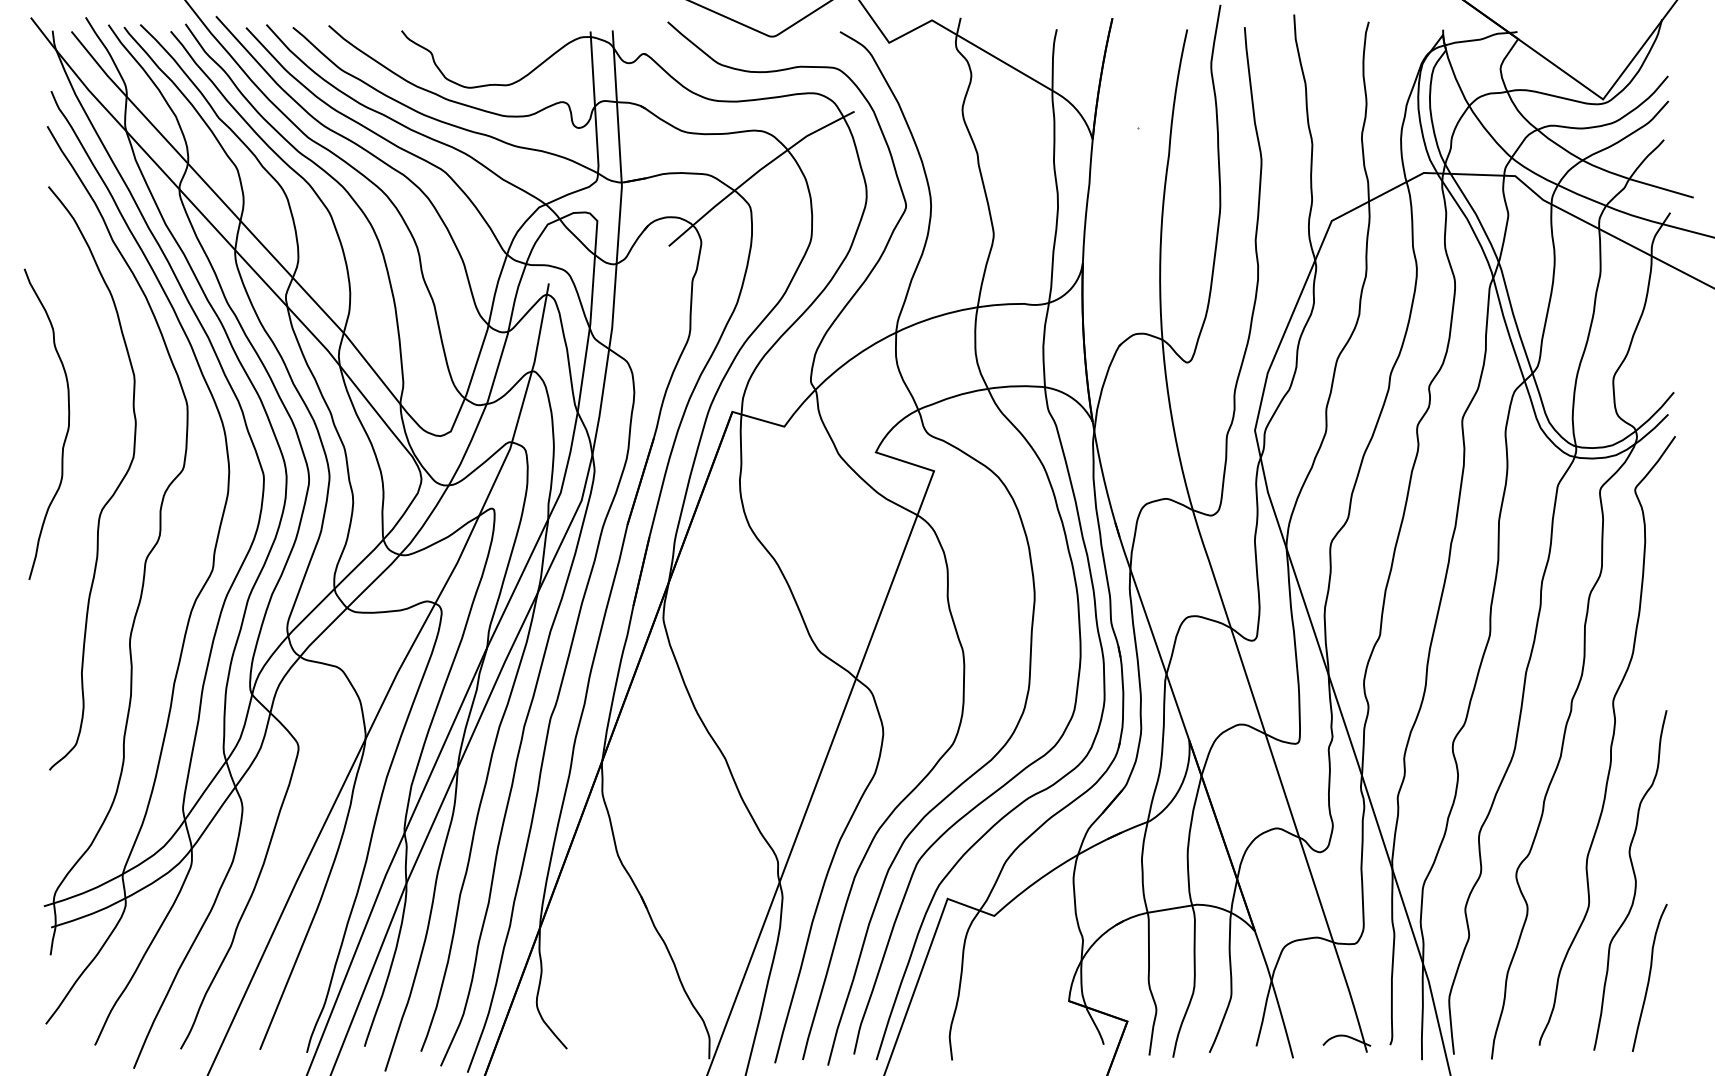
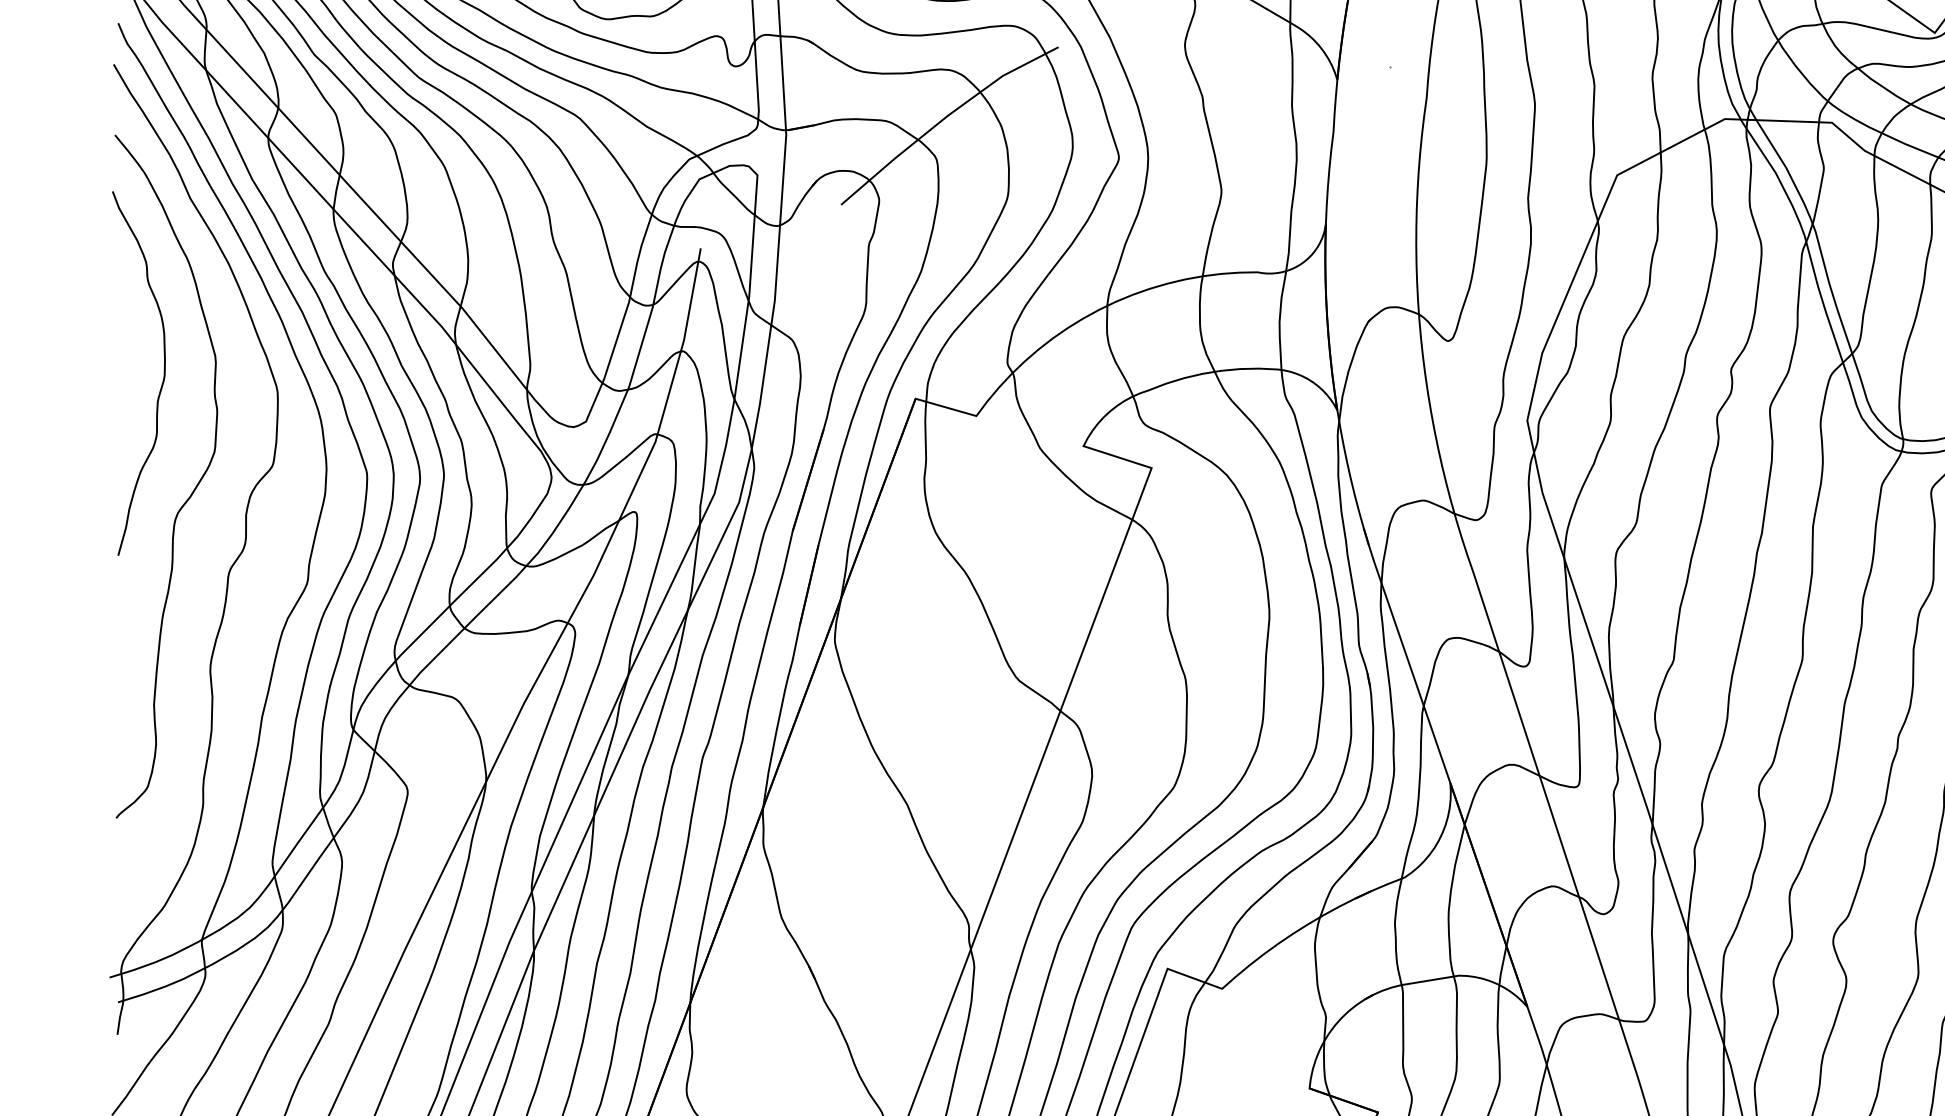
curve: (67, 427) -> (162, 377), moved

